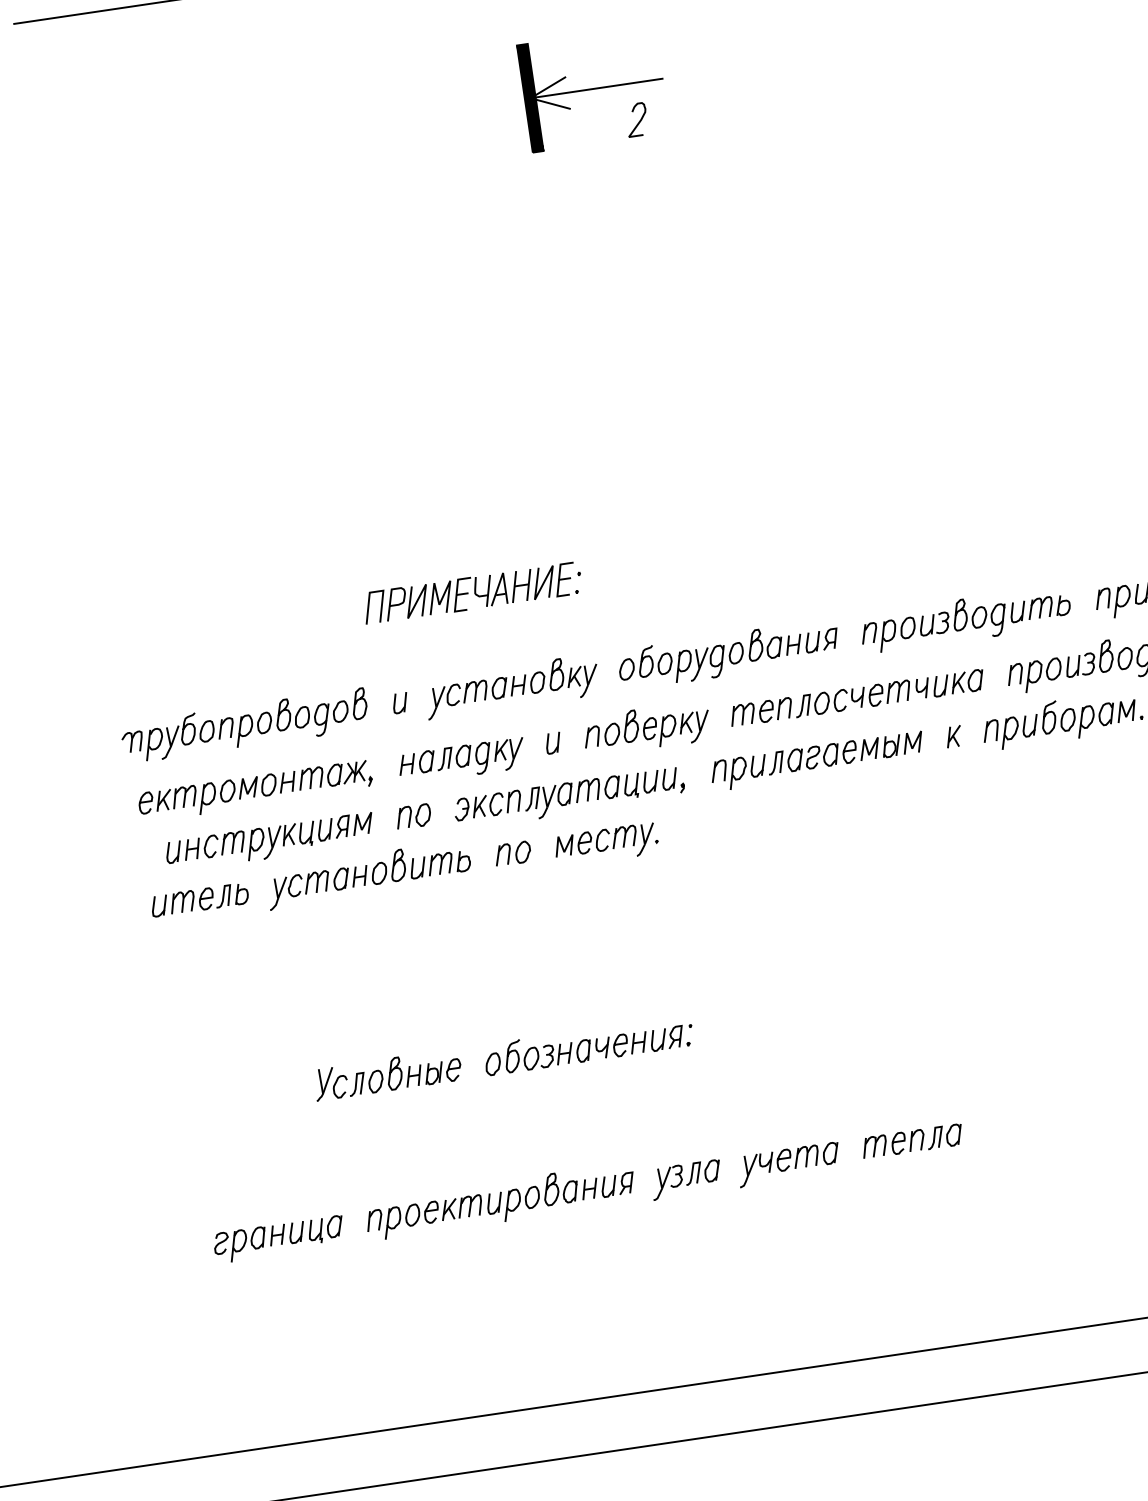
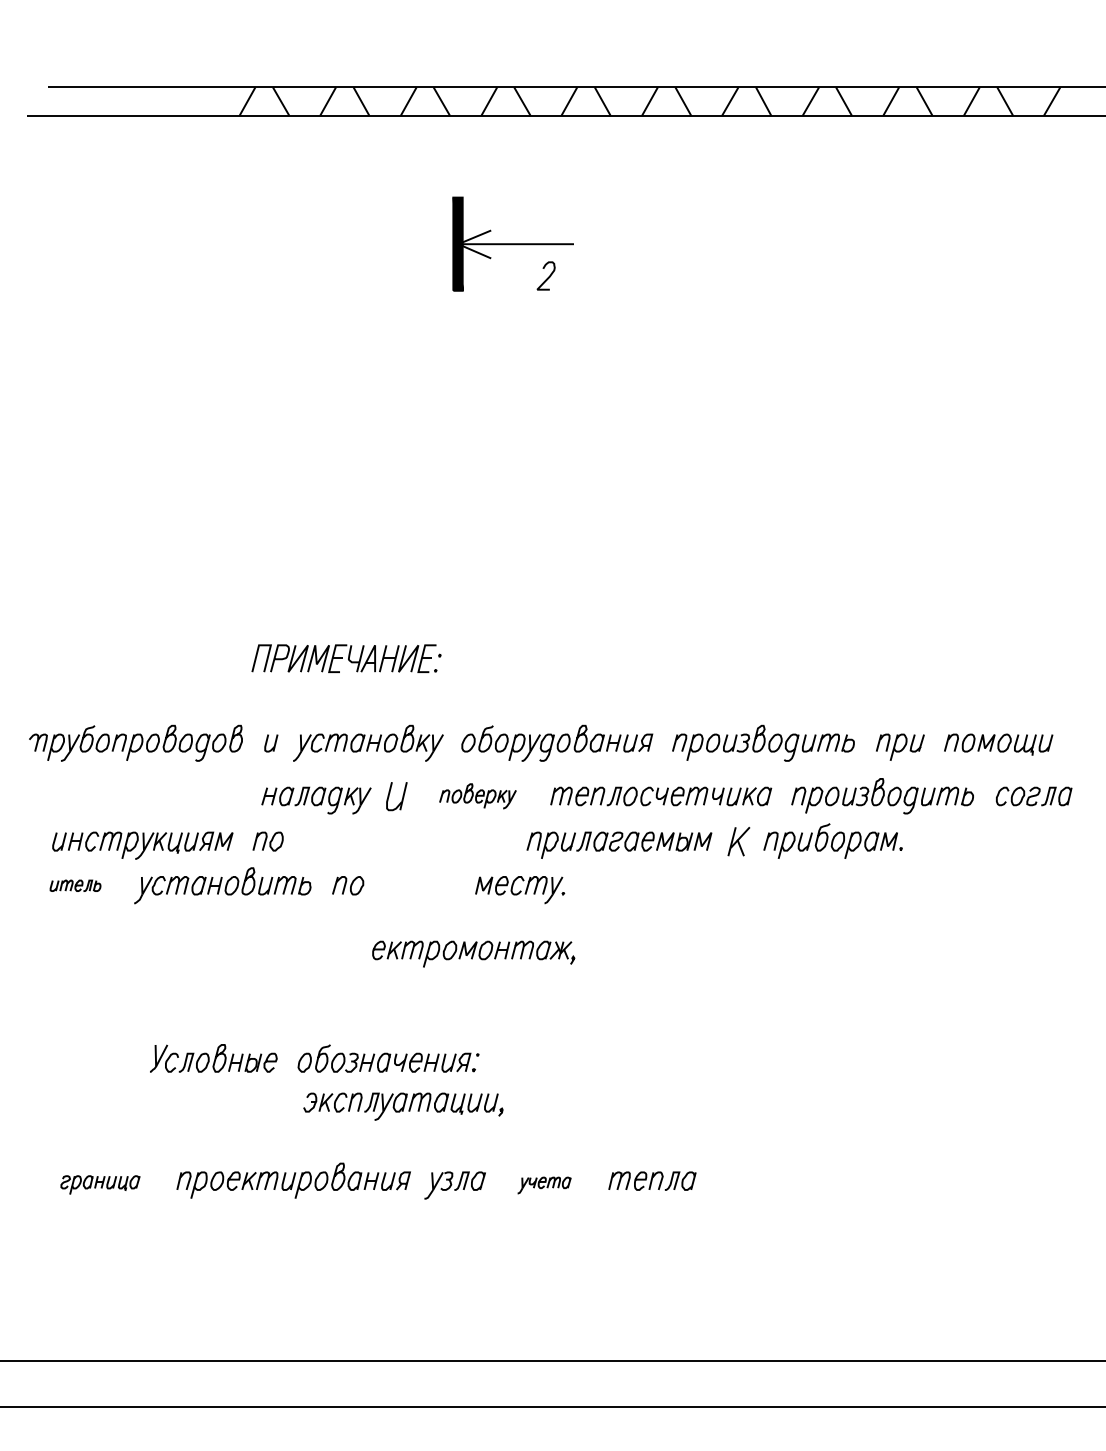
part: (646, 729) -> (477, 796), size x0.7
part: (953, 736) -> (738, 841), size x1.6
part: (553, 742) -> (396, 796), size x1.6
part: (255, 790) -> (473, 953), moved
part: (569, 798) -> (403, 1106), moved
part: (607, 845) -> (520, 890), moved
part: (199, 899) -> (75, 885), size x0.6
part: (789, 1164) -> (544, 1185), size x0.6
part: (279, 1238) -> (100, 1184), size x0.7

